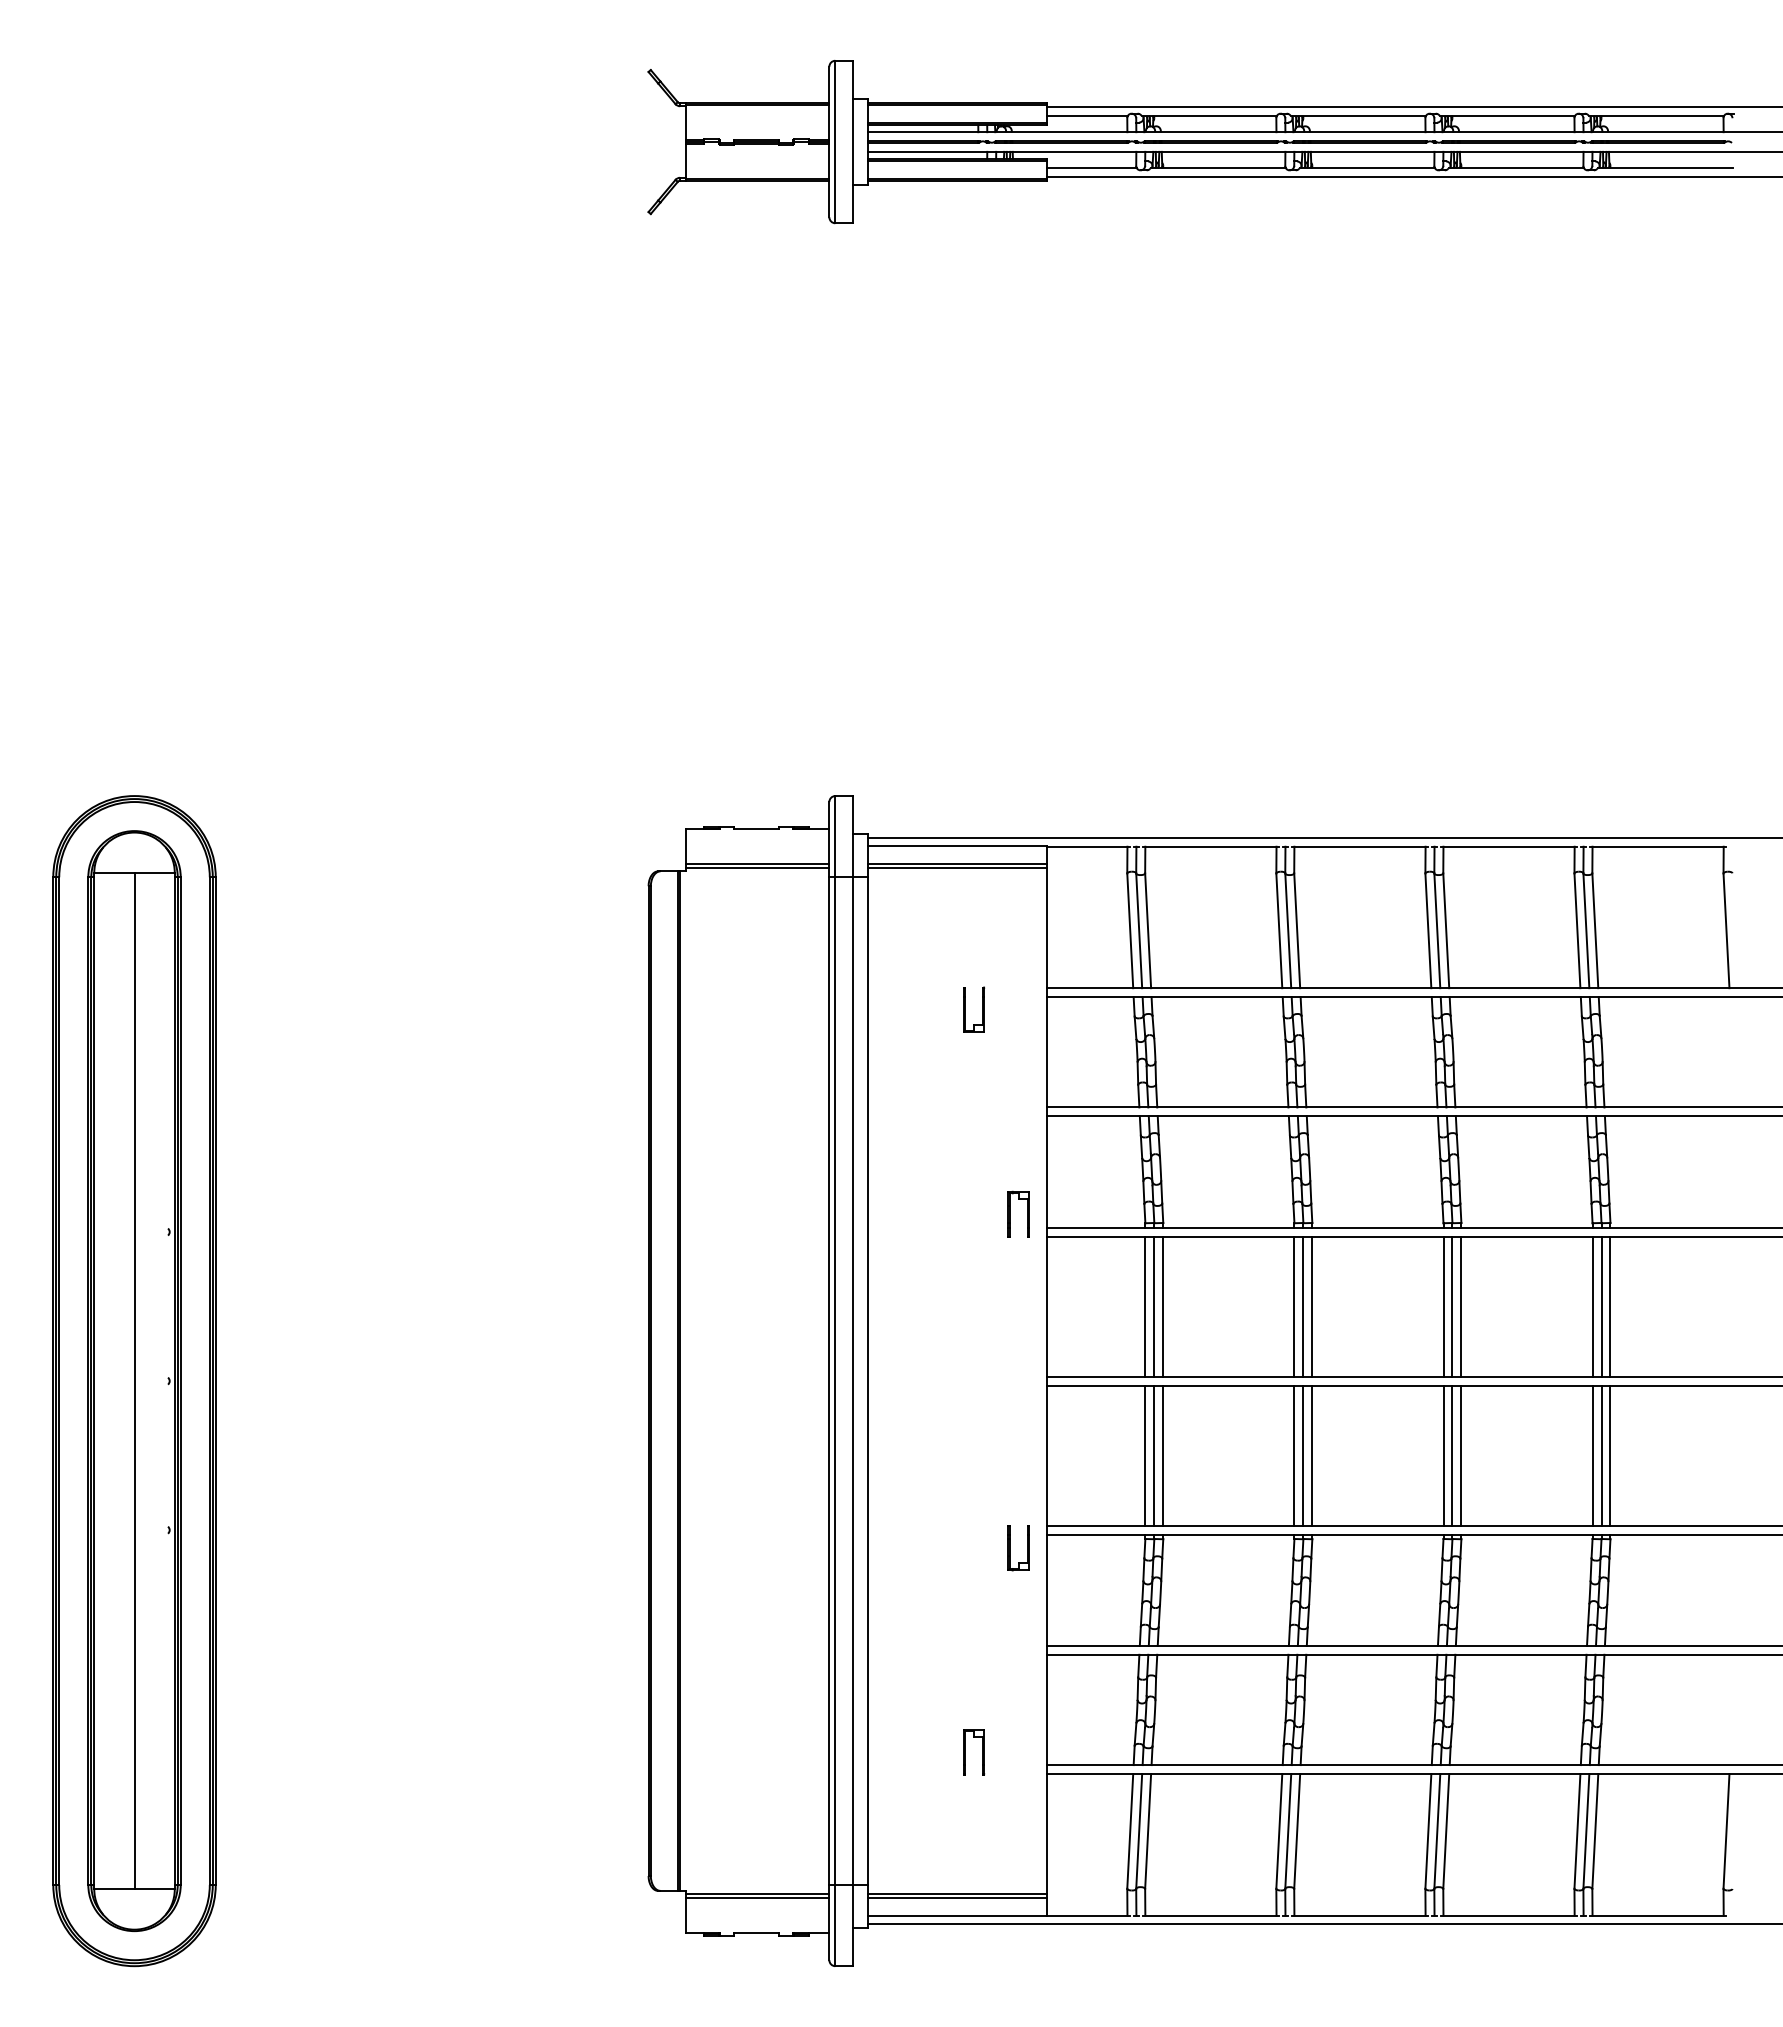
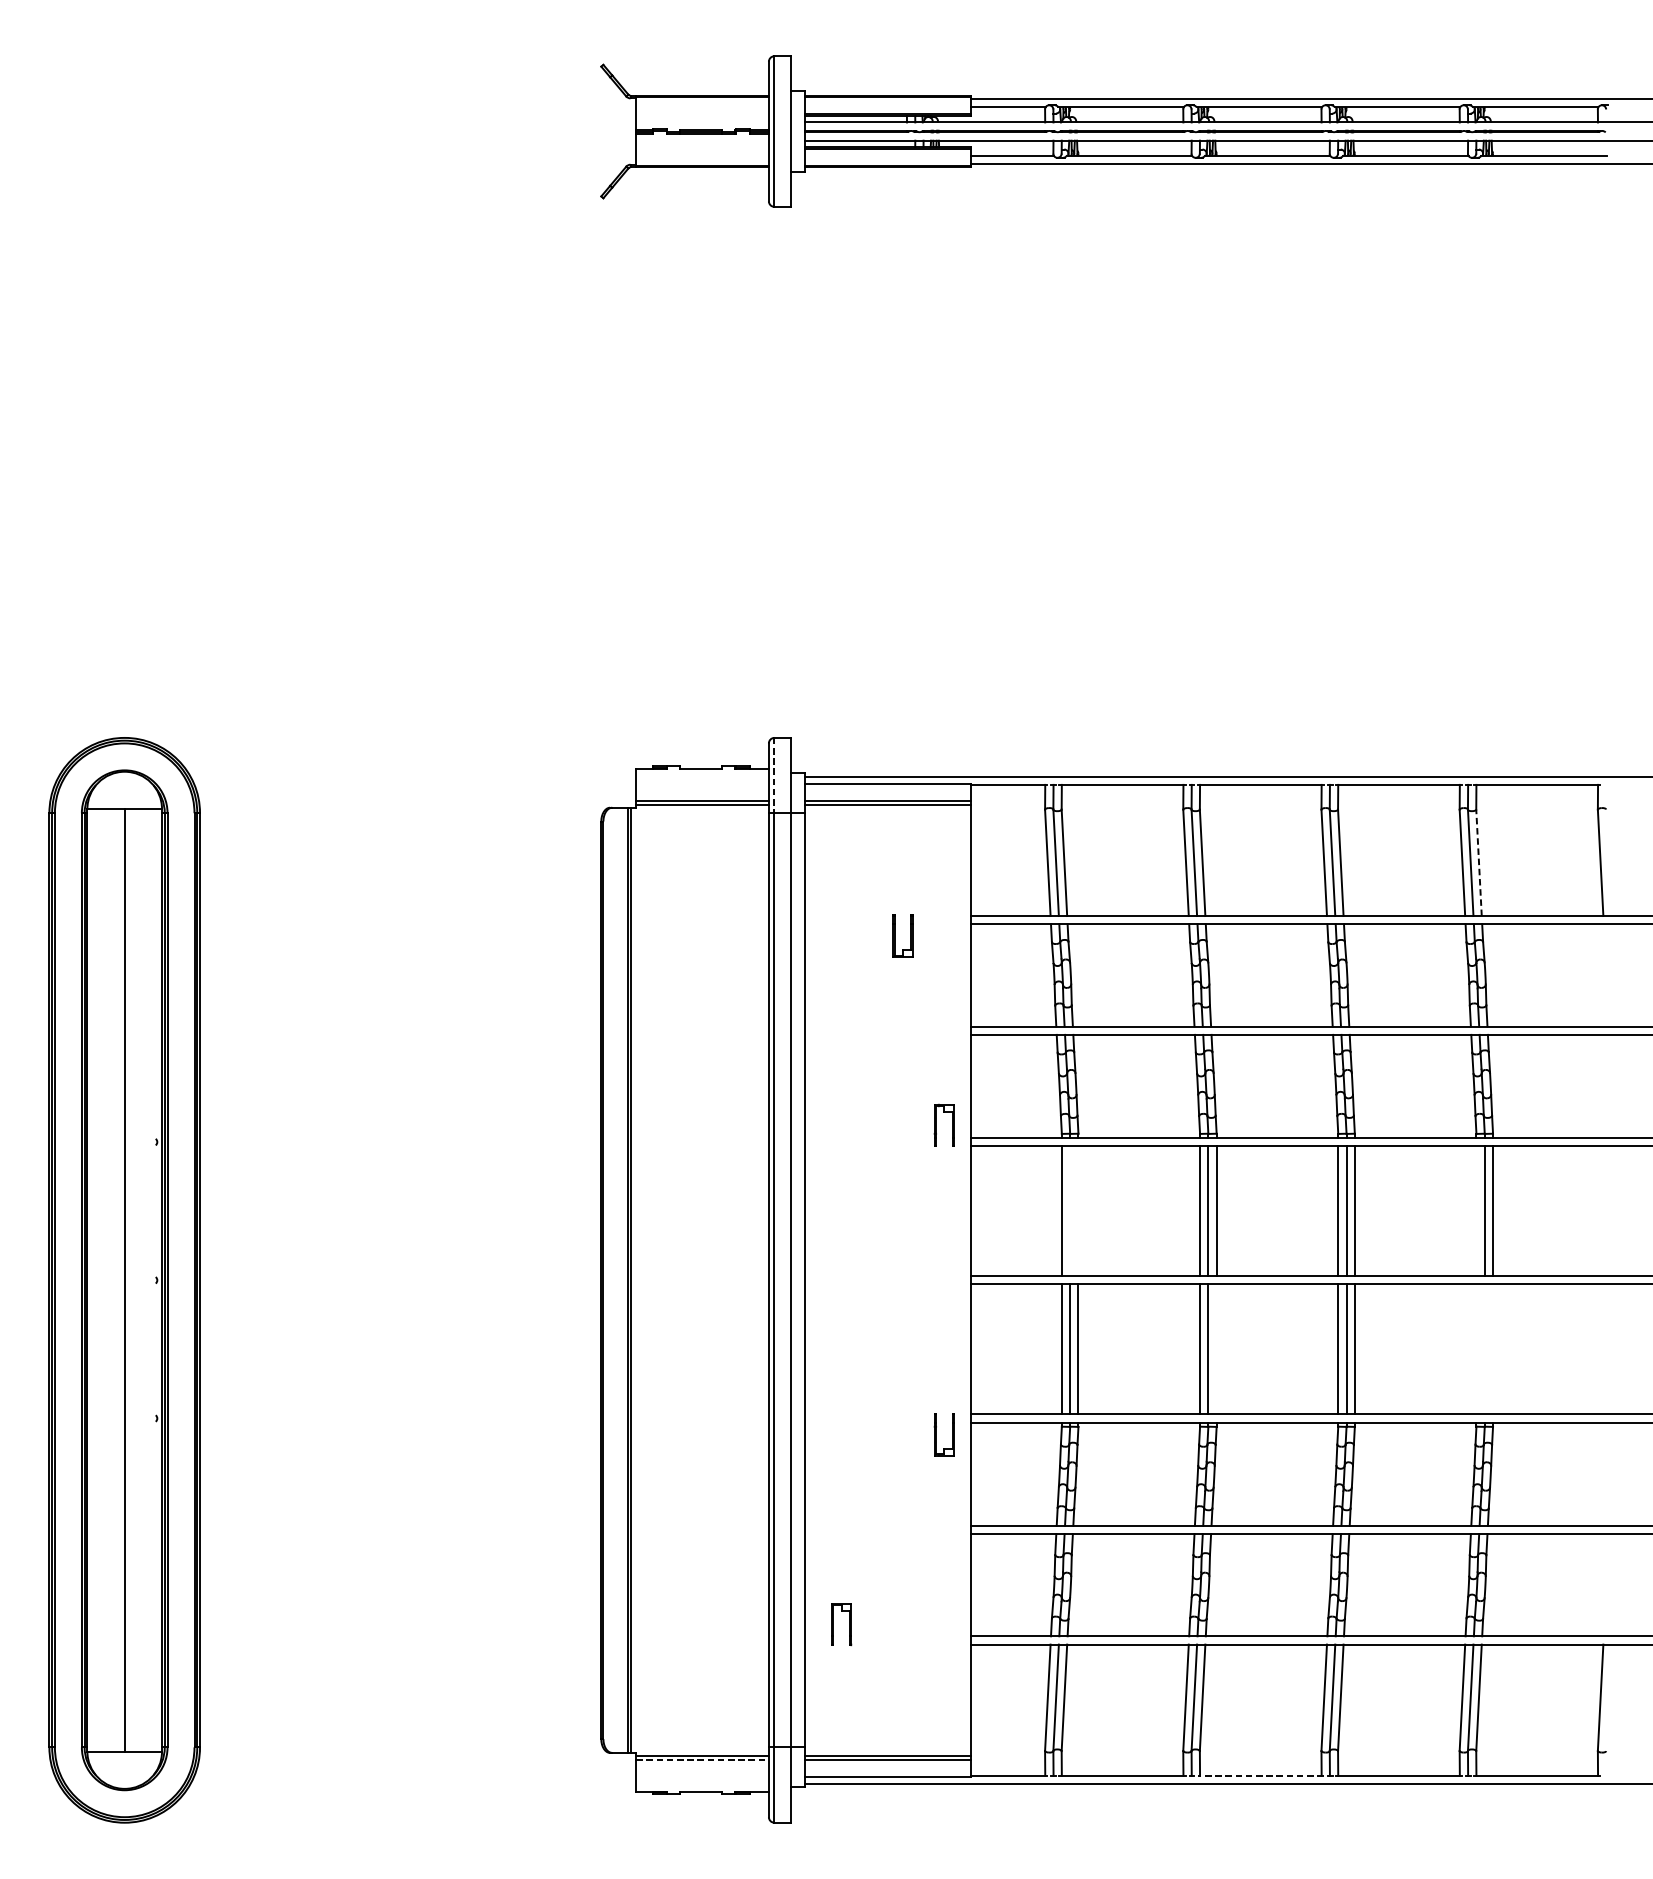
line: (835, 836) -> (774, 775), solid -> dashed
line: (1595, 930) -> (1479, 862), solid -> dashed
line: (1154, 1306) -> (1070, 1211), removed
line: (1163, 1306) -> (1078, 1211), removed
line: (1592, 1306) -> (1476, 1211), removed
line: (1312, 1455) -> (1216, 1349), removed
line: (1592, 1455) -> (1476, 1349), removed
line: (1601, 1455) -> (1484, 1349), removed
line: (1610, 1455) -> (1493, 1349), removed
part: (982, 1752) -> (849, 1624), moved
line: (757, 1898) -> (702, 1759), solid -> dashed
line: (1359, 1915) -> (1260, 1775), solid -> dashed

